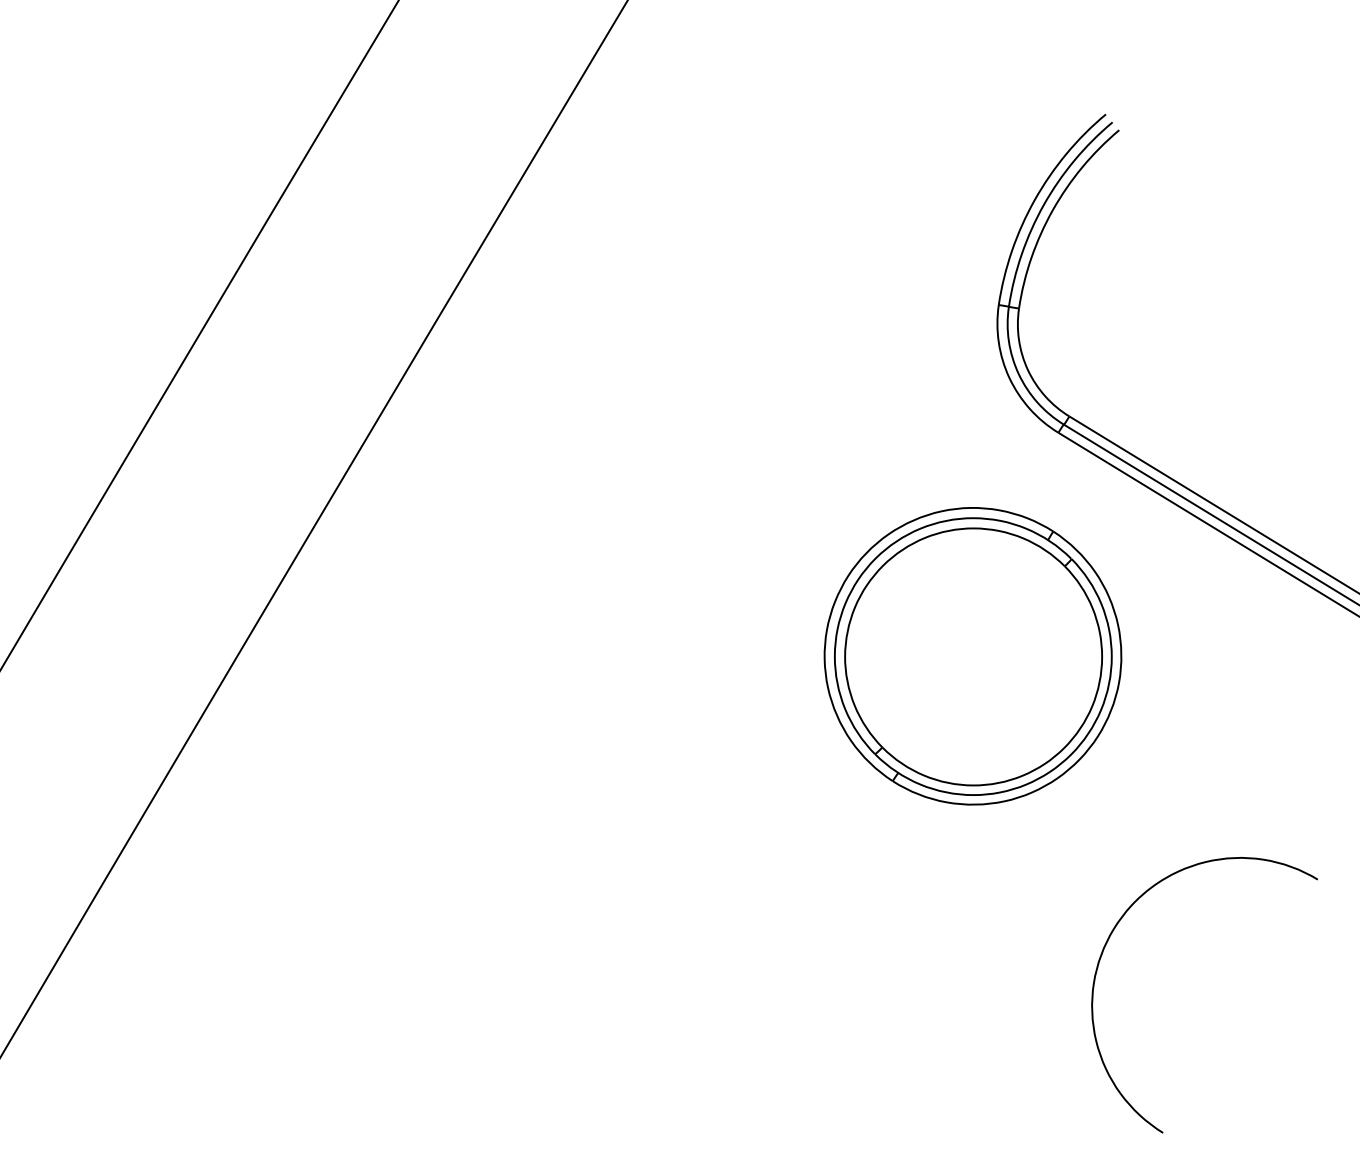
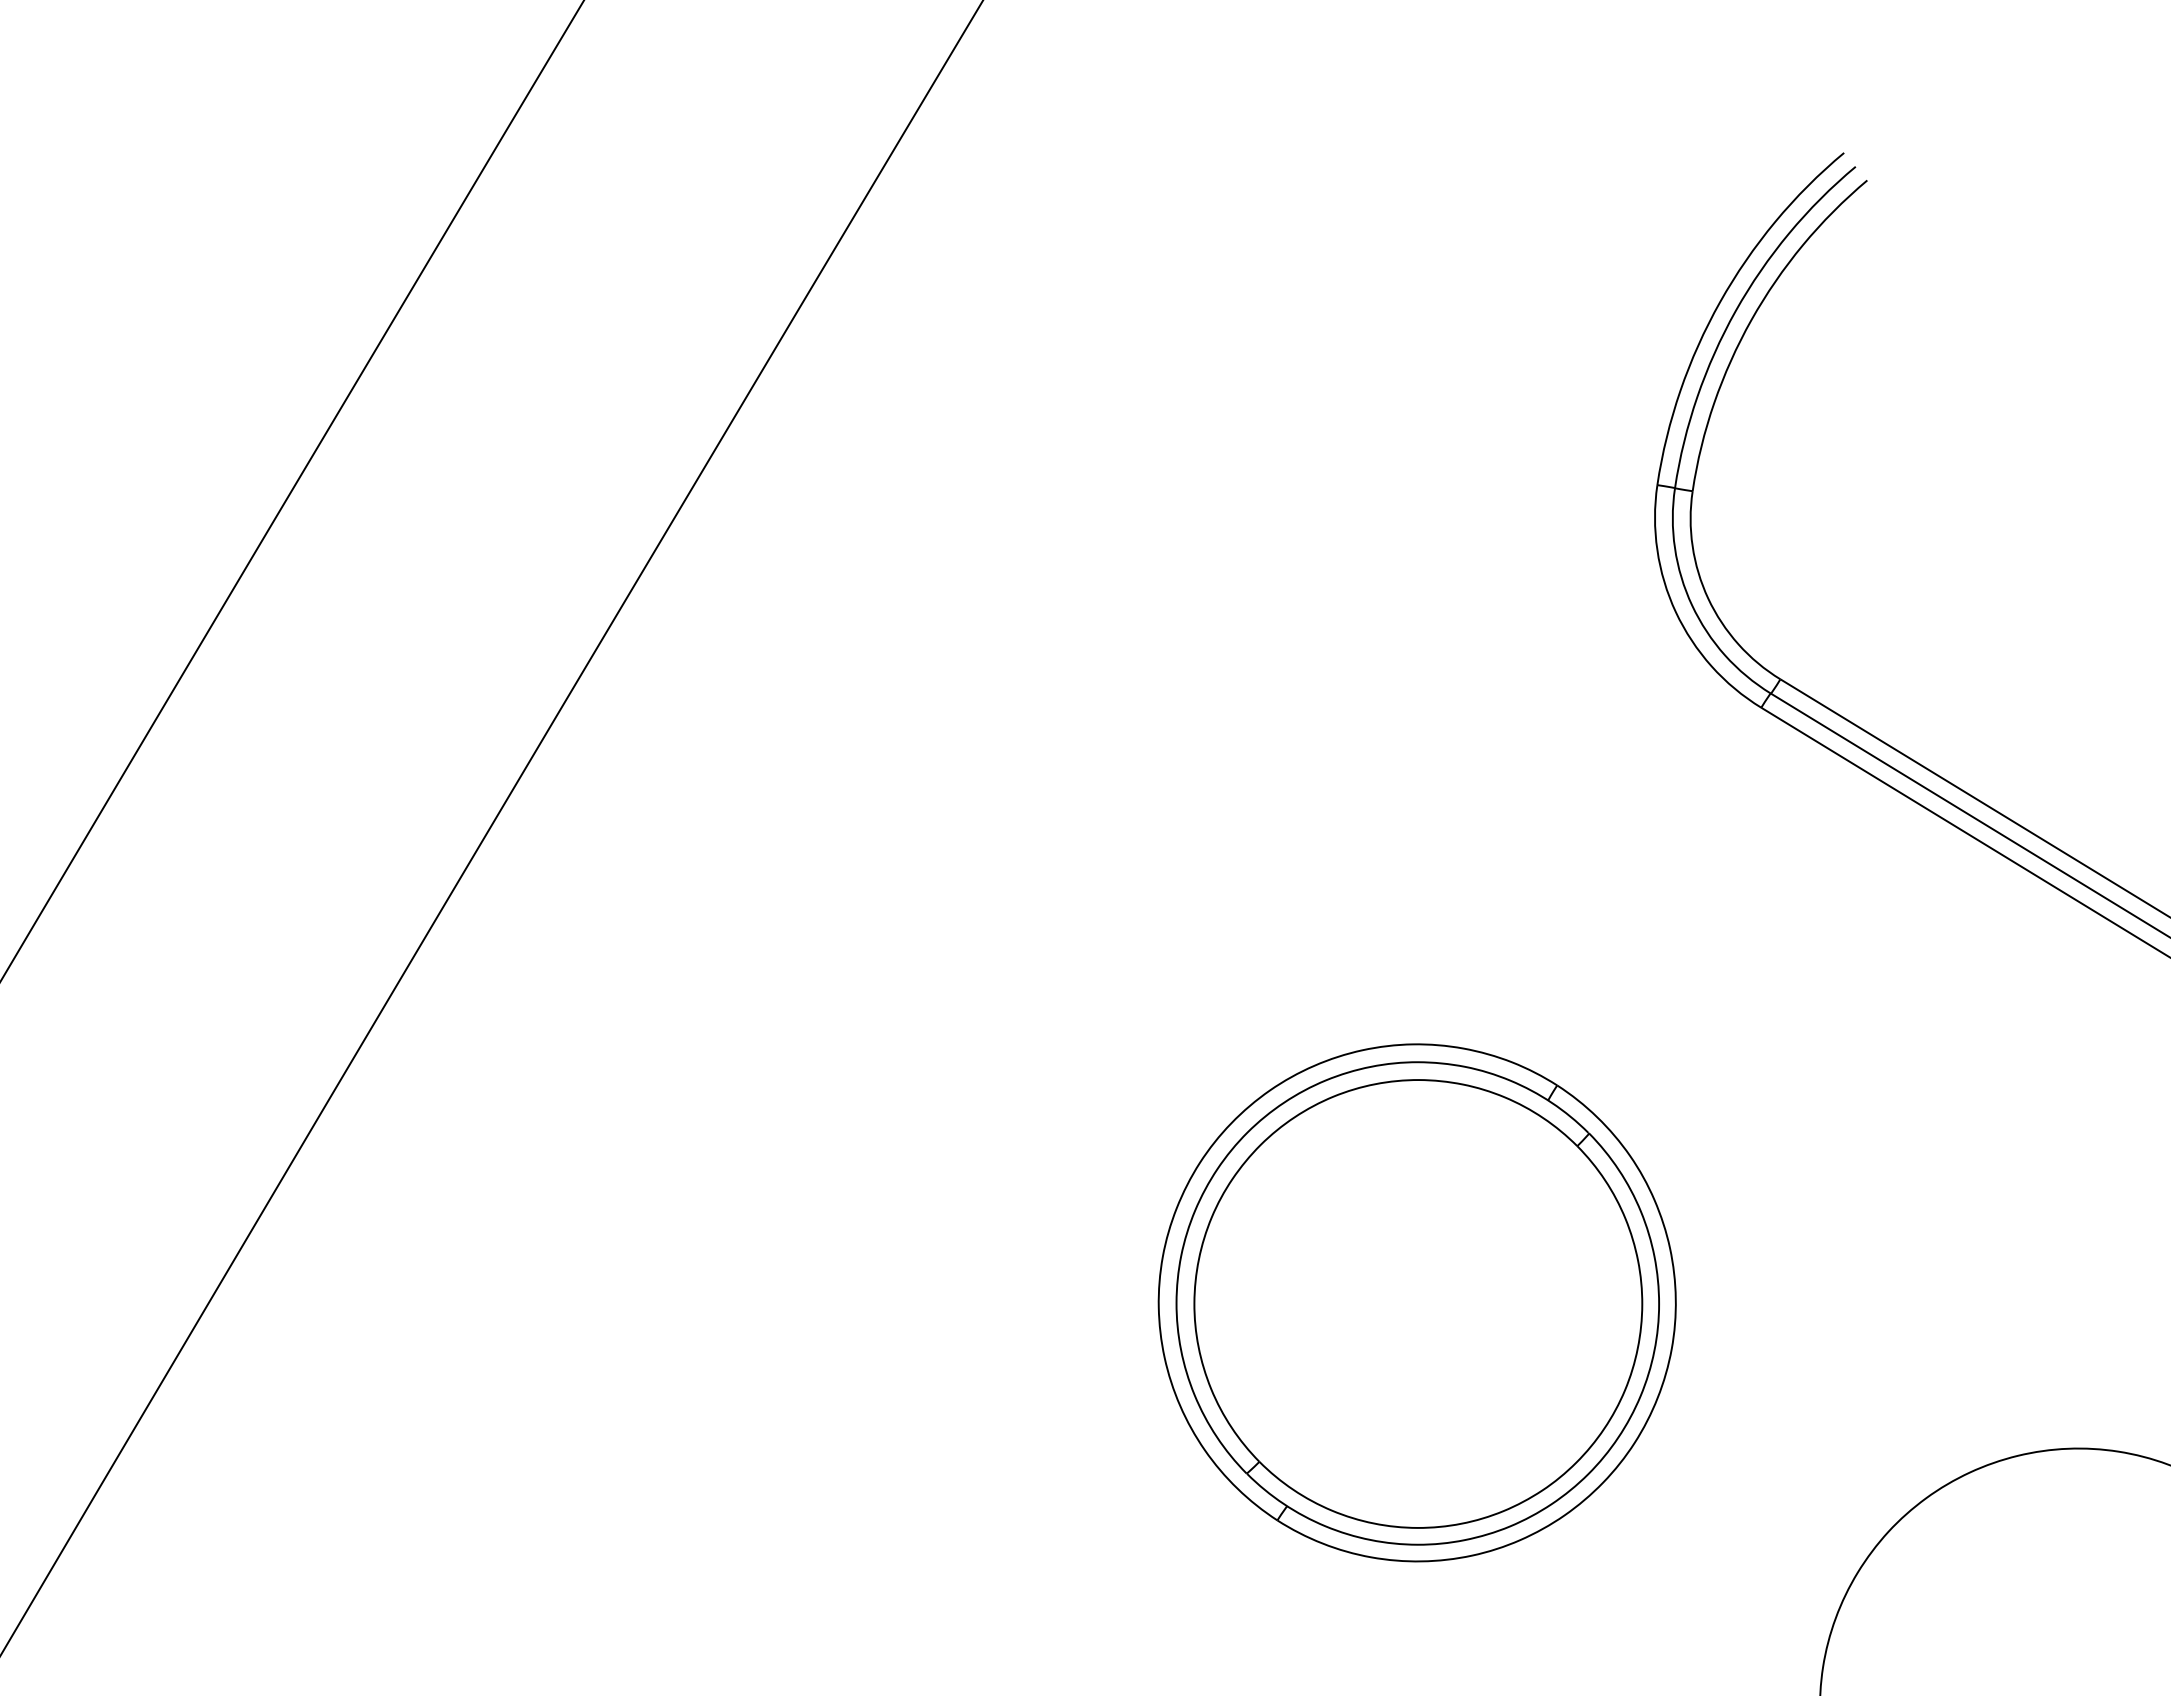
part: (972, 656) -> (1416, 1303), moved

